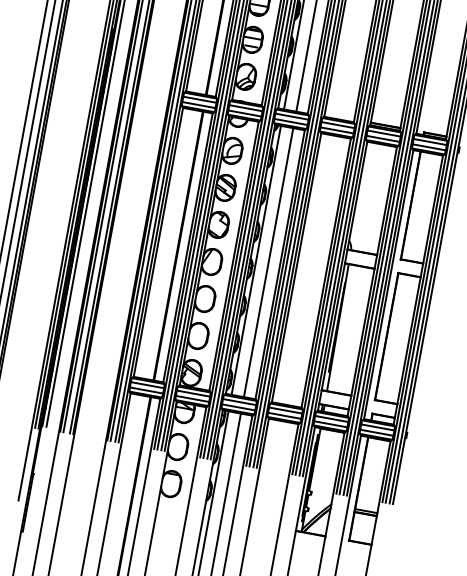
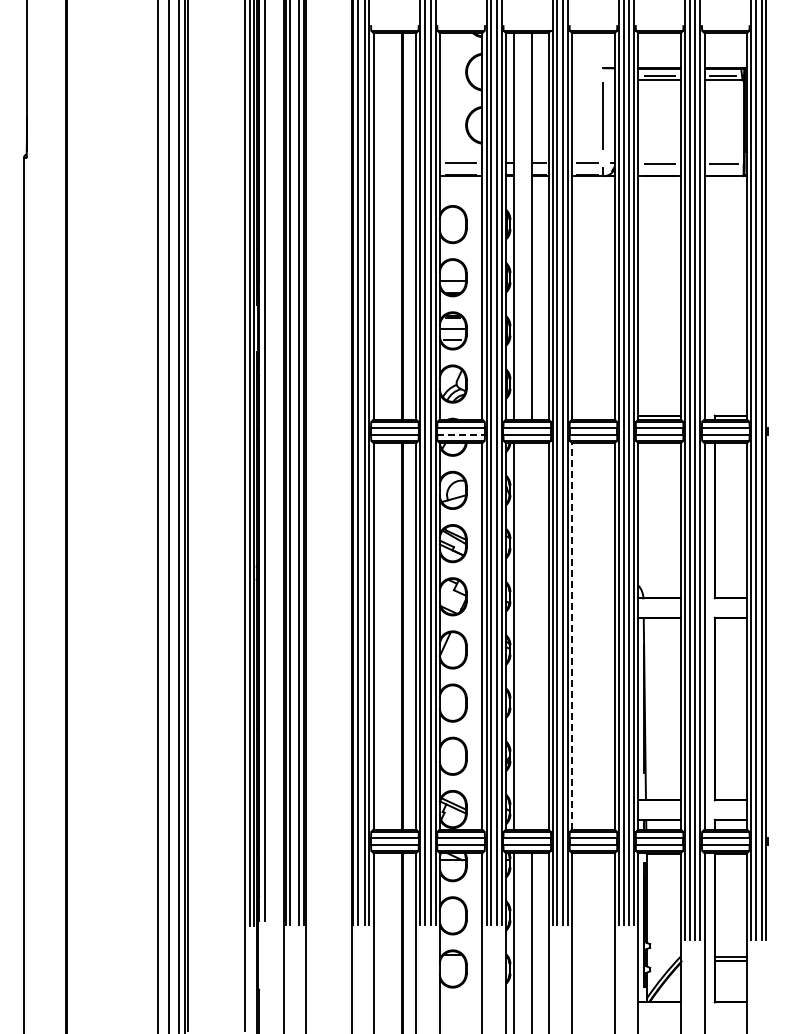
line: (245, 113) -> (461, 435), solid -> dashed
line: (268, 262) -> (532, 636), removed
line: (296, 267) -> (572, 635), solid -> dashed

